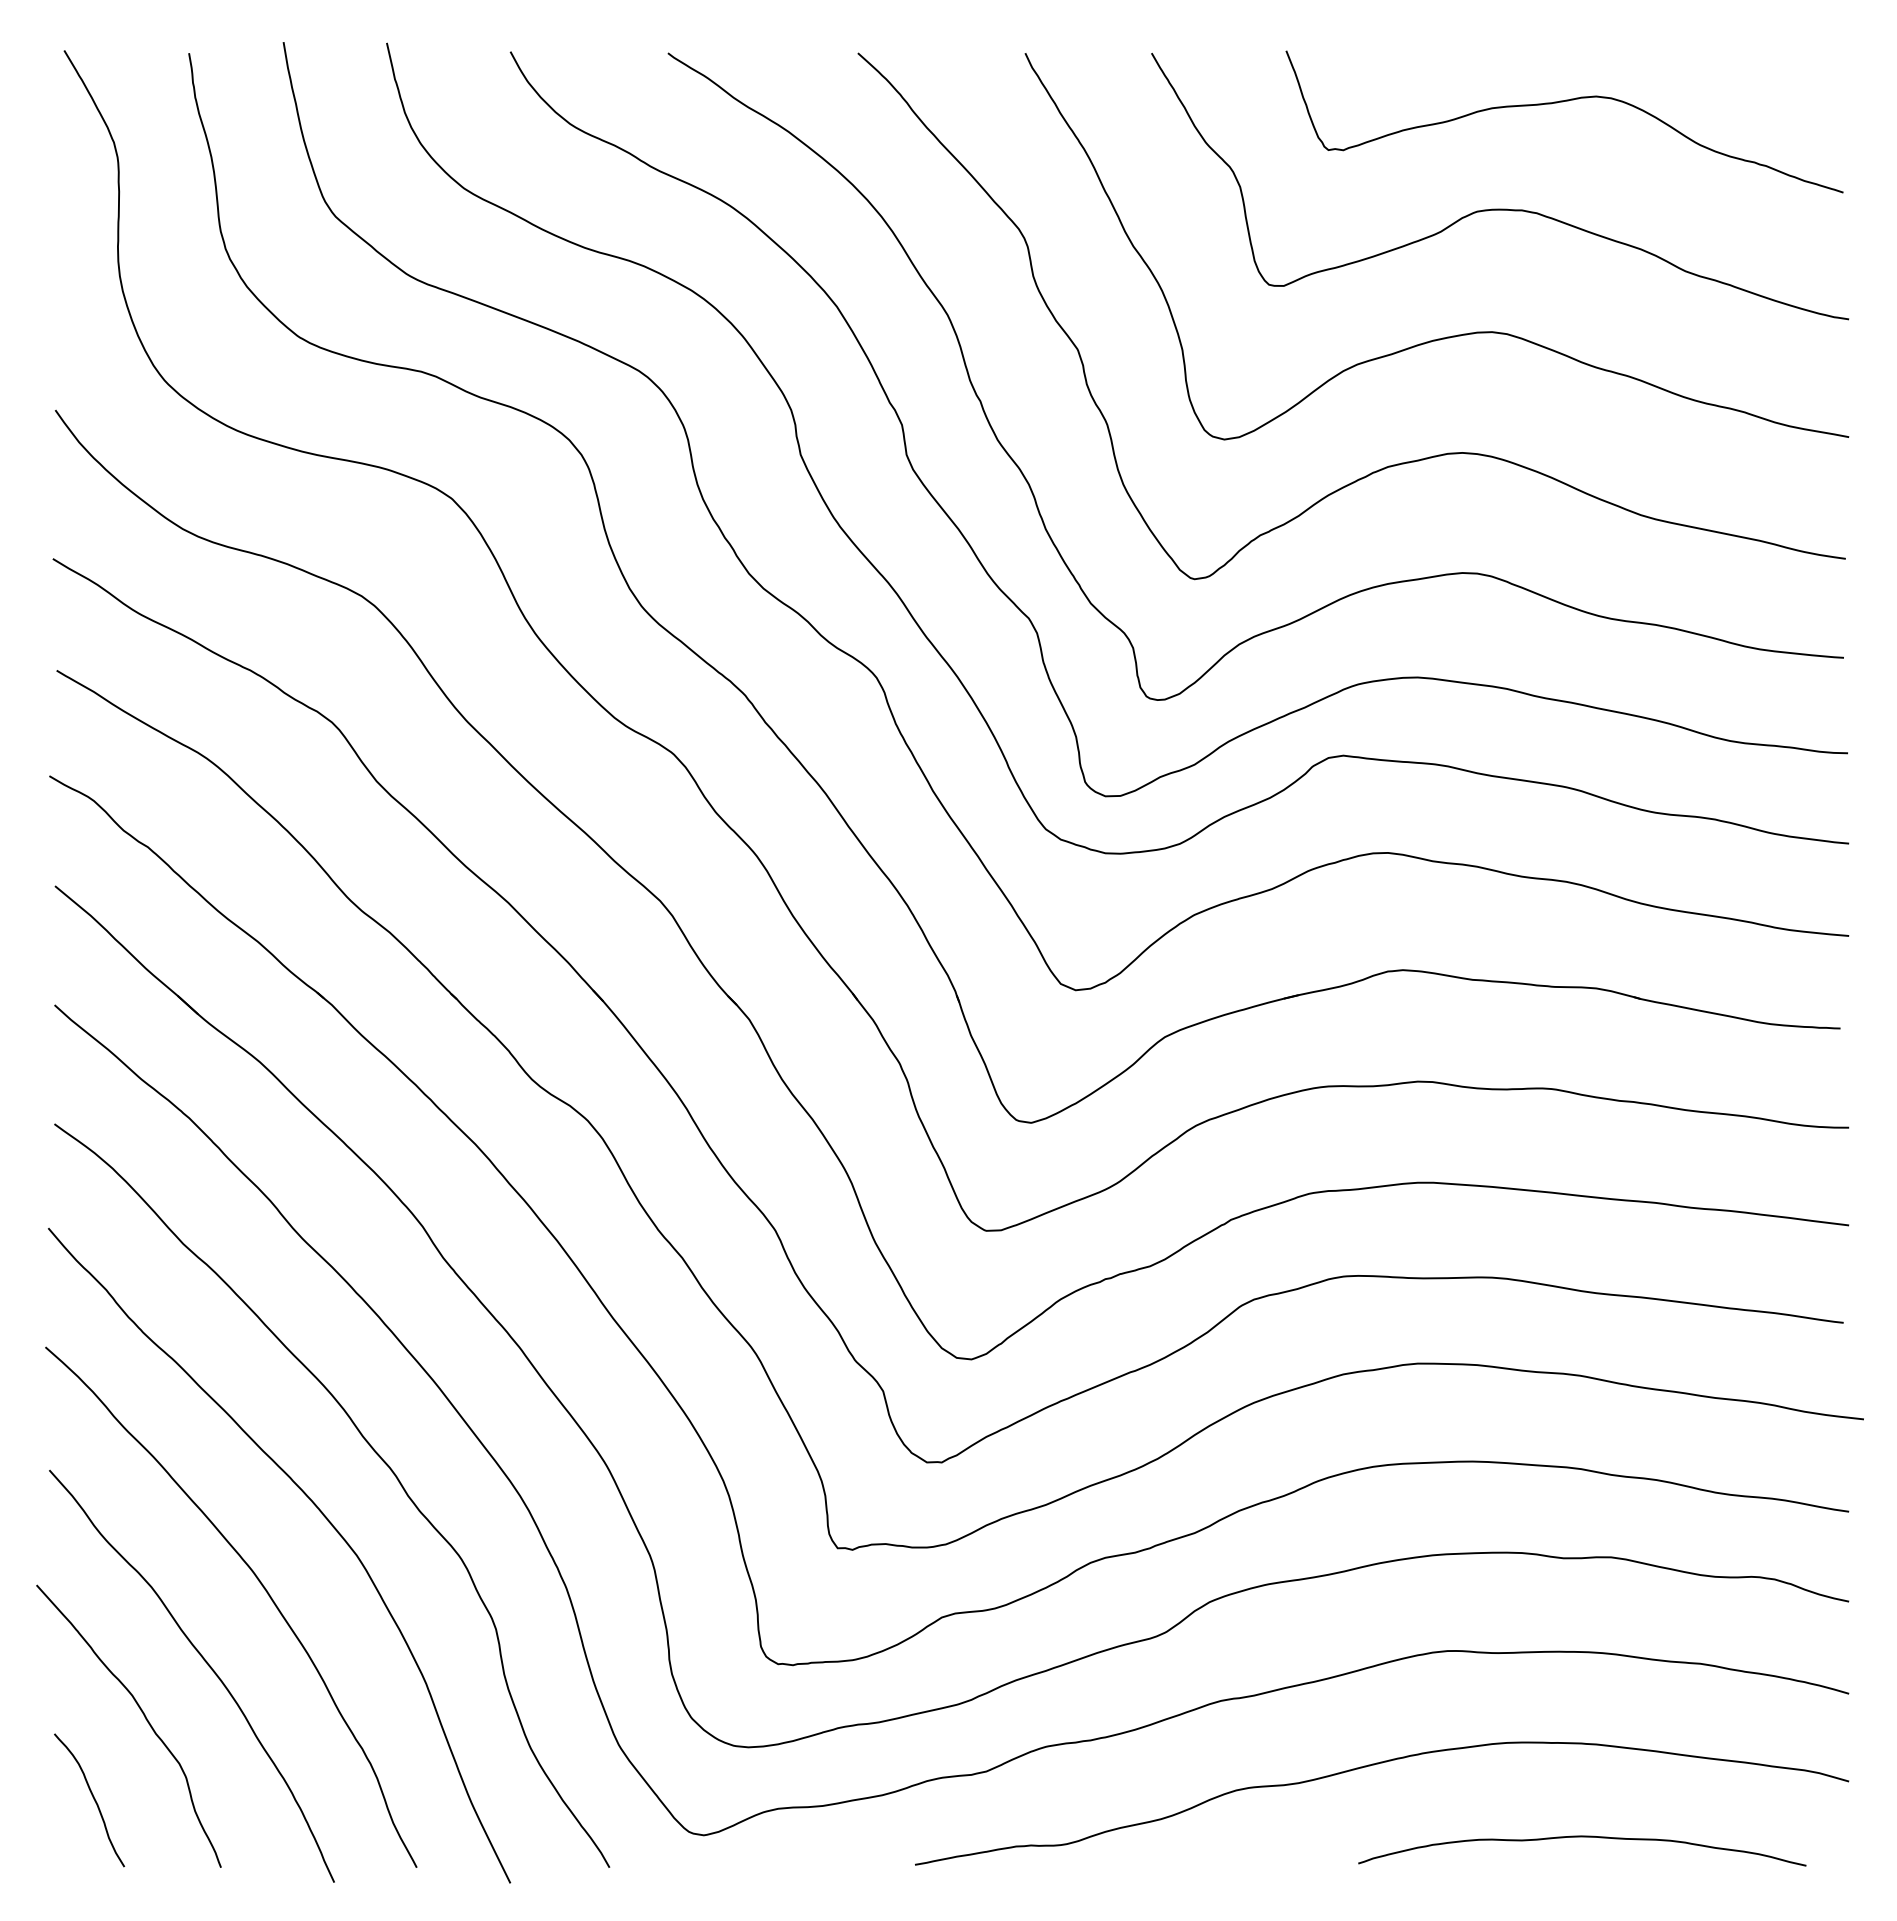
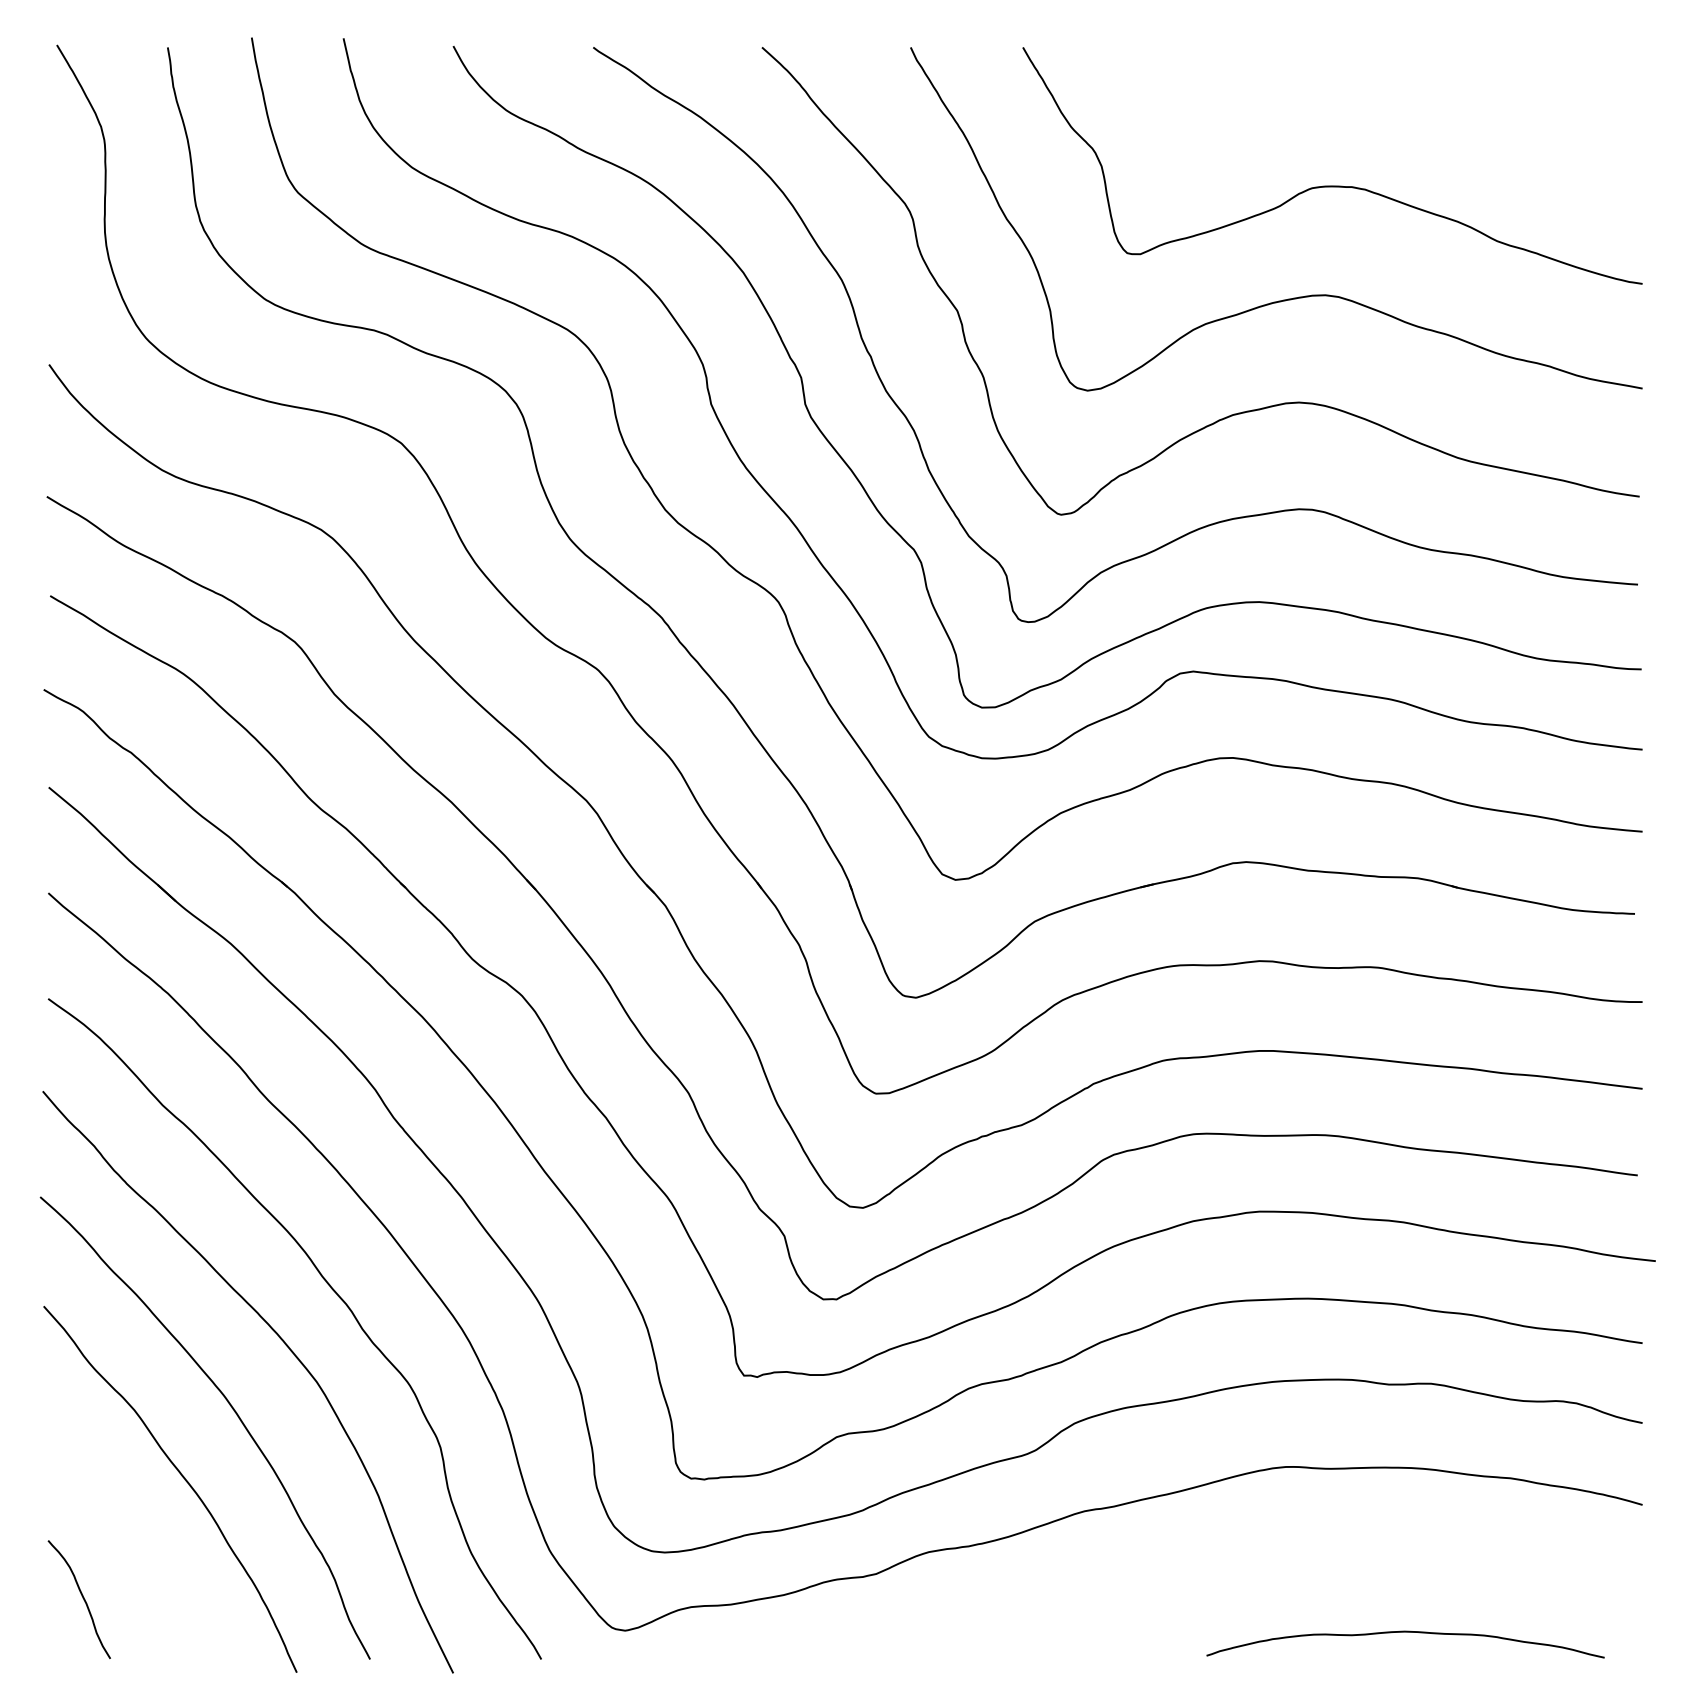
curve: (1563, 102) -> (1388, 91), removed
curve: (144, 1717) -> (128, 1526), removed
curve: (1374, 1765) -> (1220, 1568), removed

